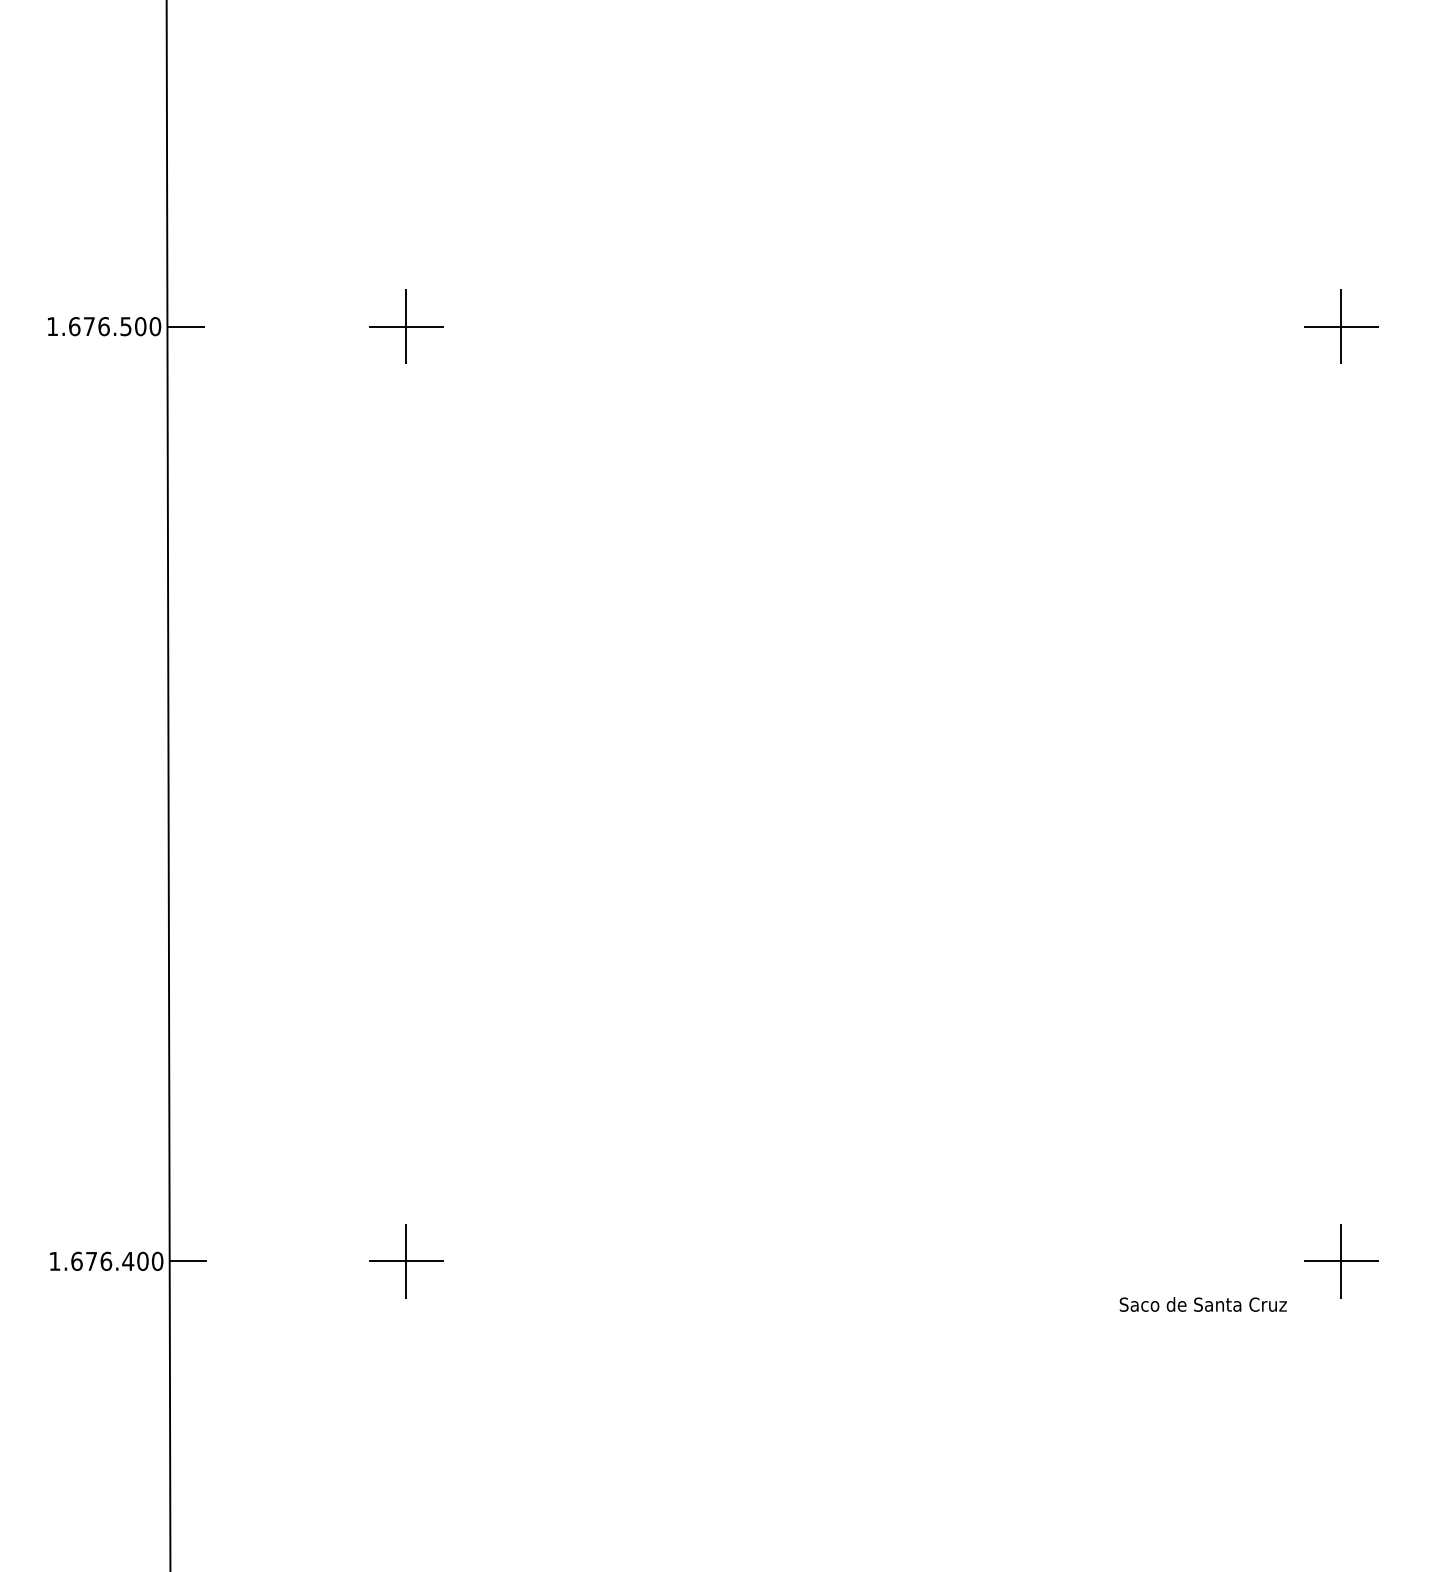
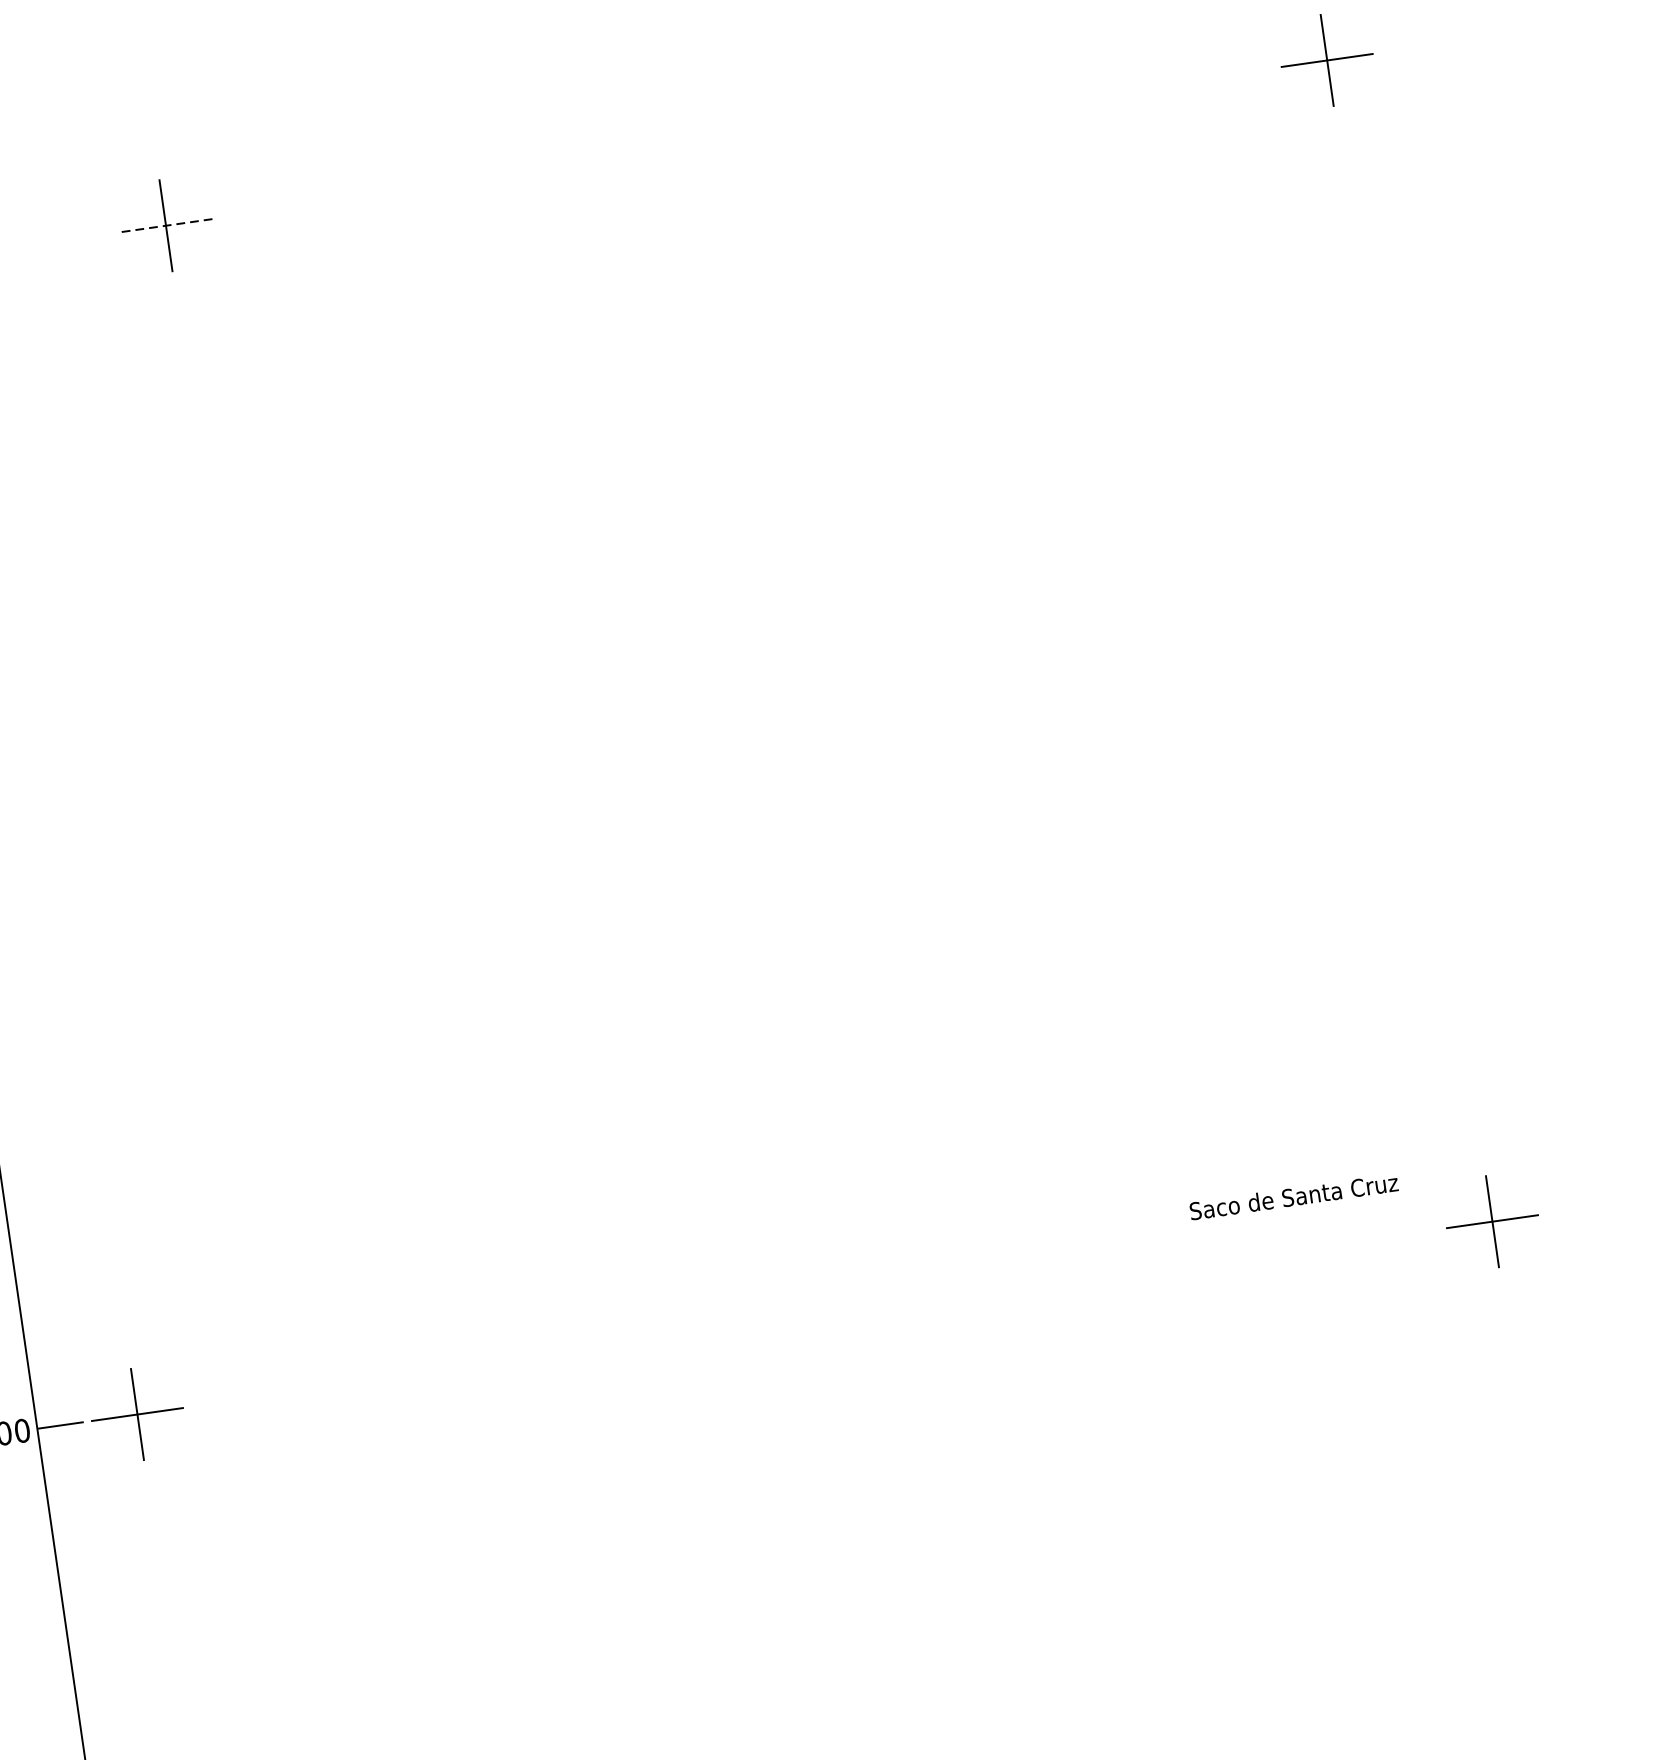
line: (405, 326) -> (164, 225), solid -> dashed
part: (406, 1261) -> (137, 1414), moved
text: (1202, 1304) -> (1293, 1196), moved

